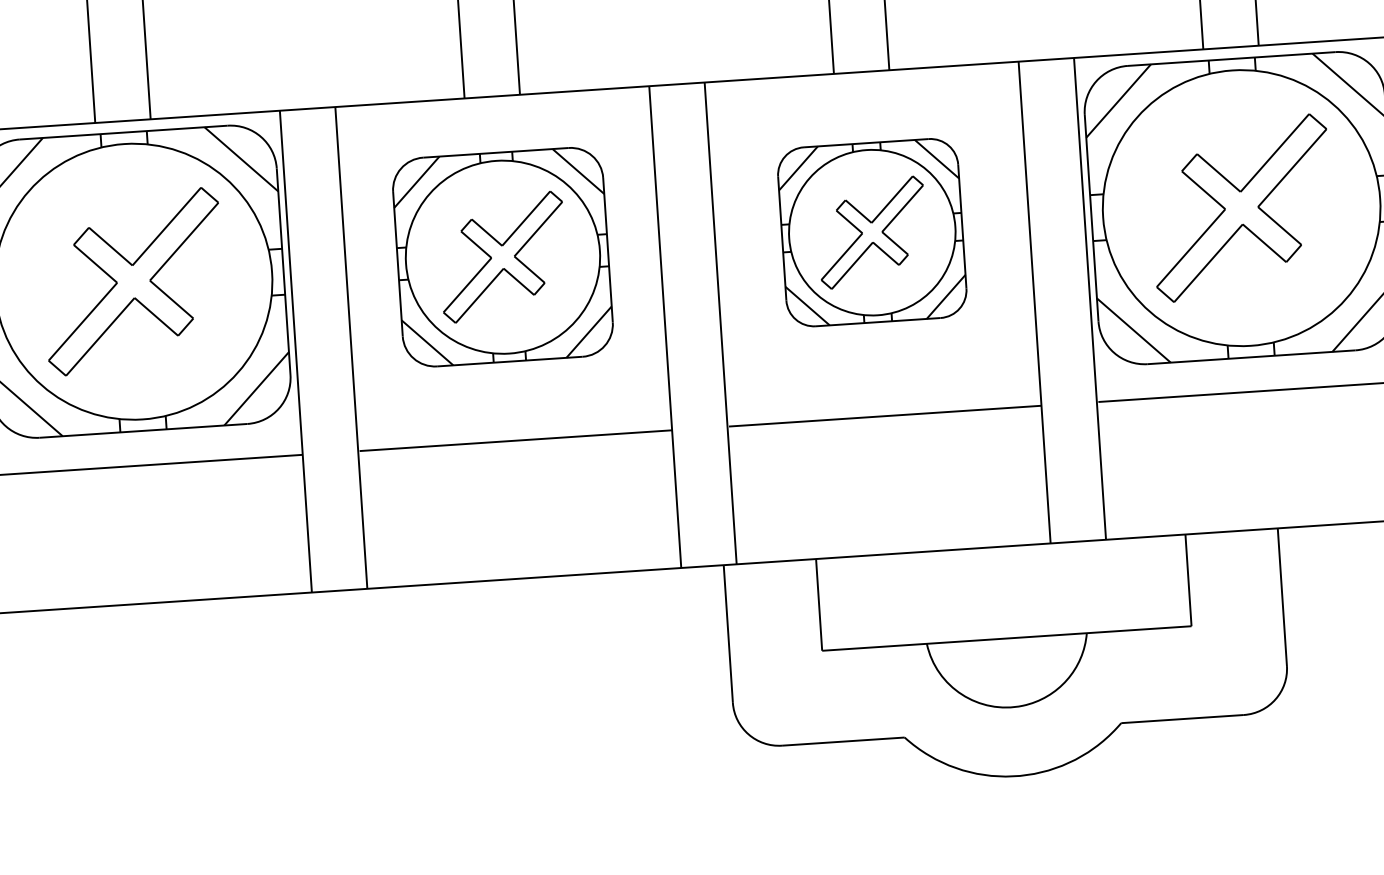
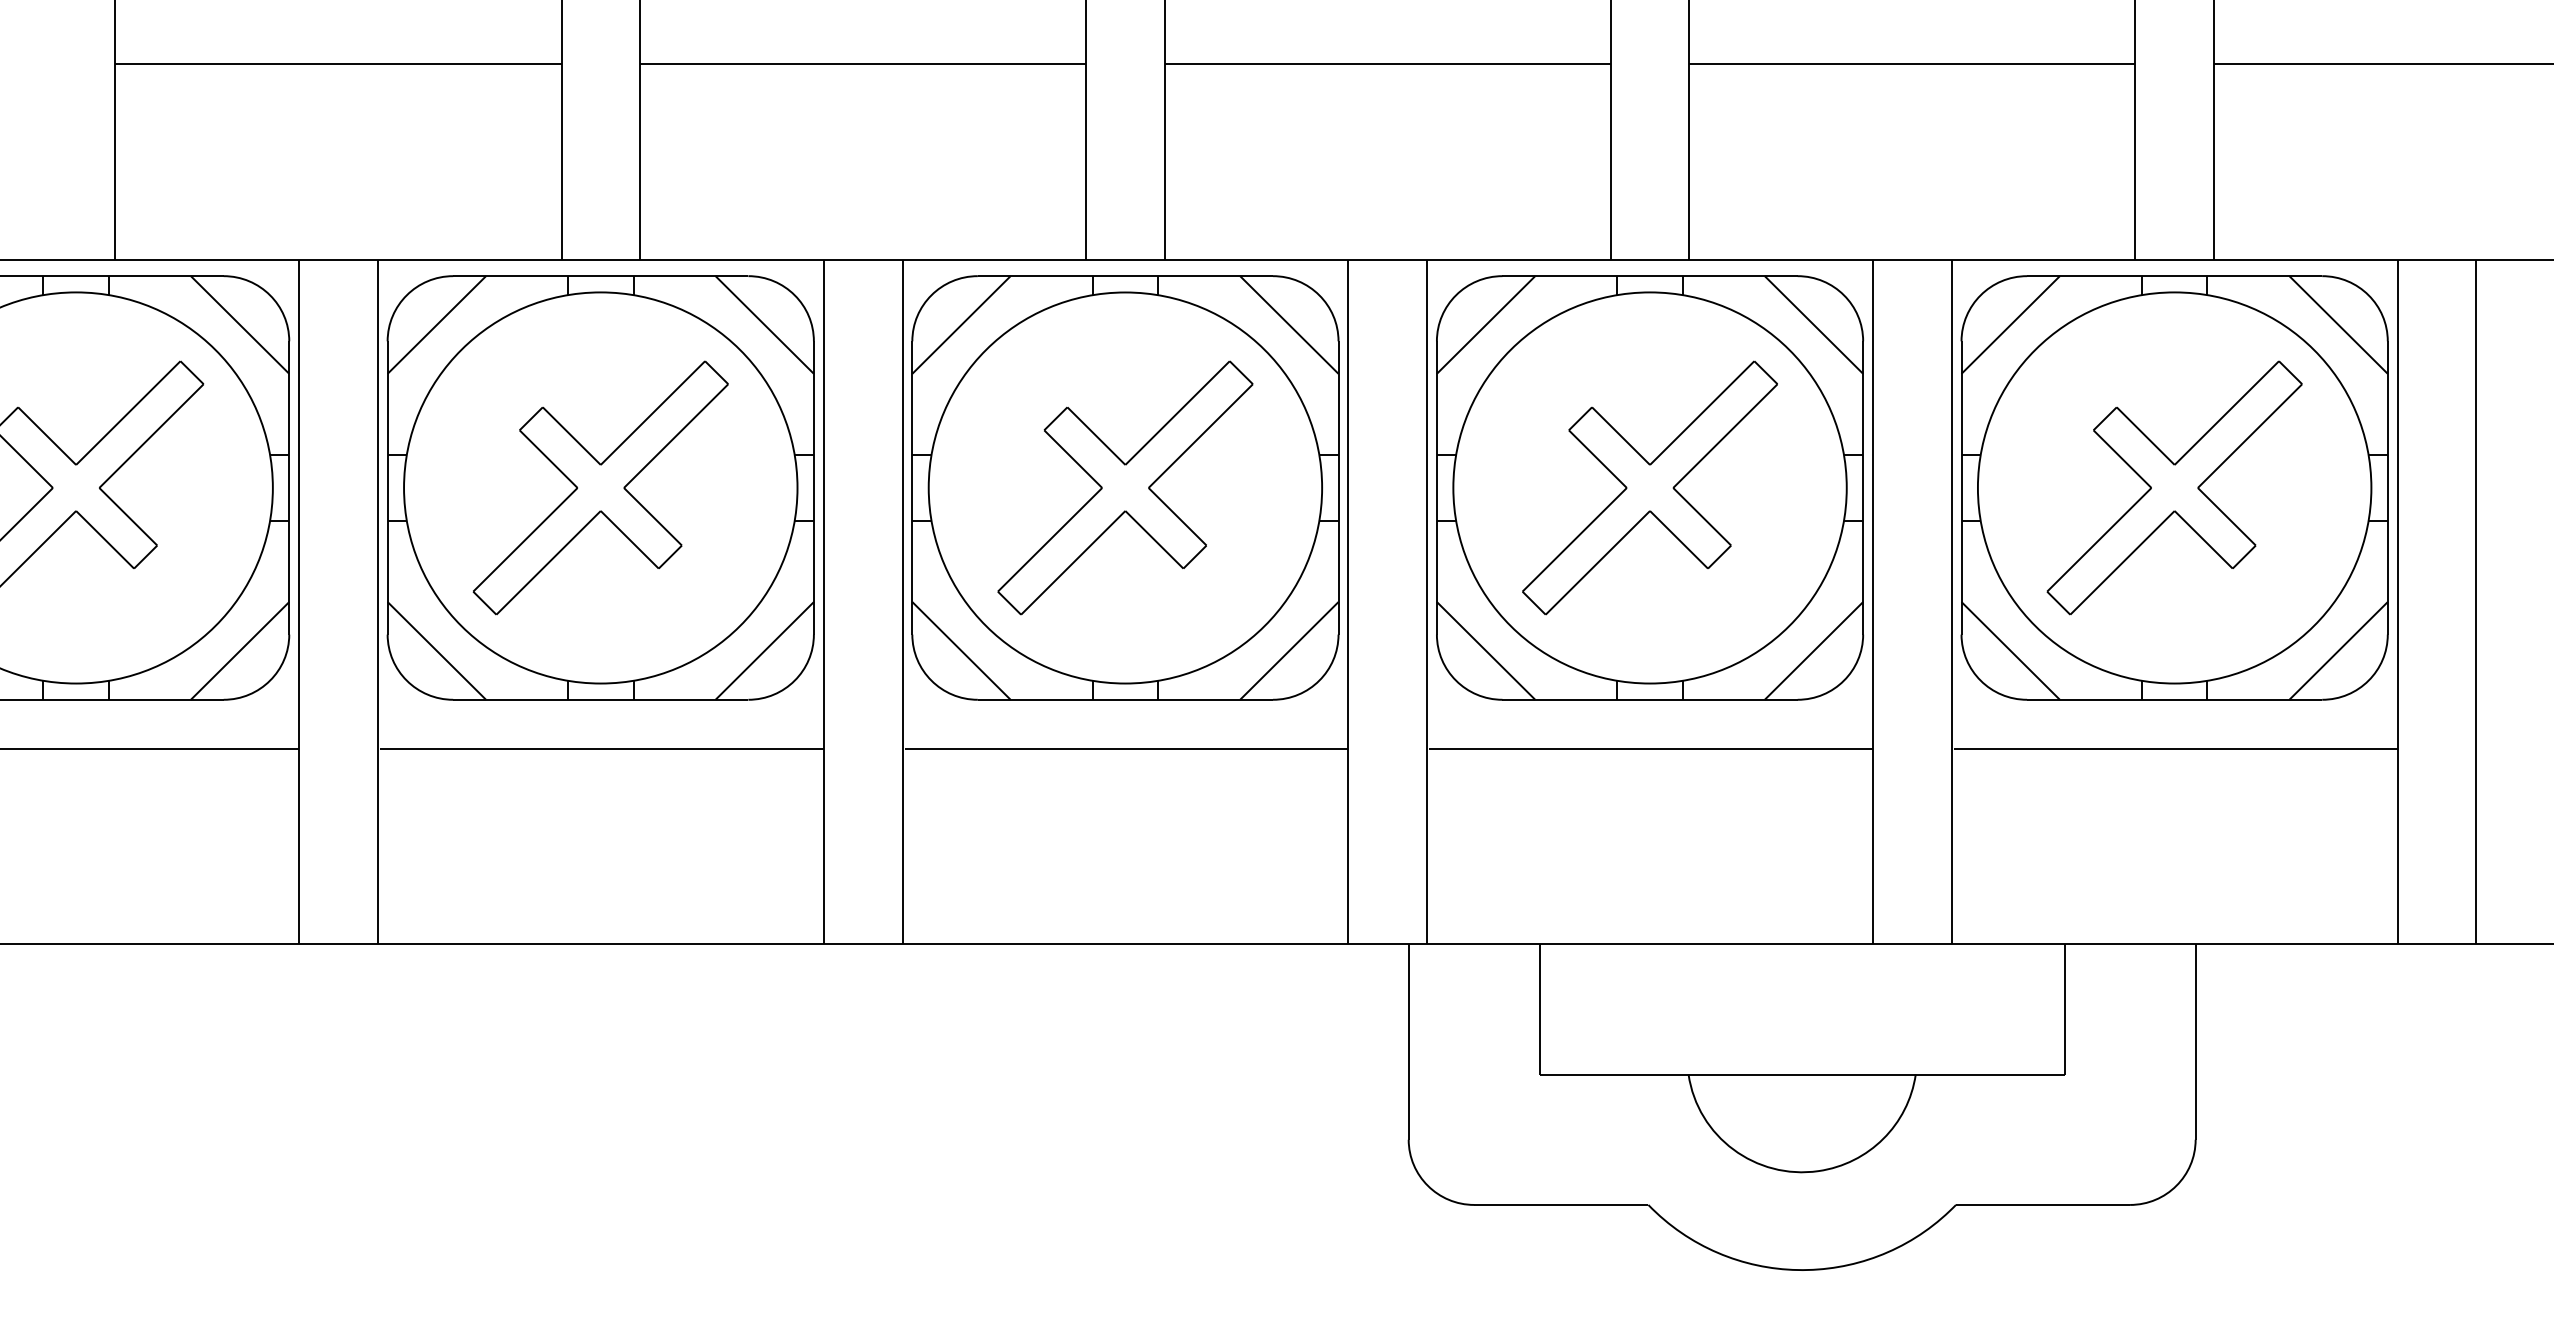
part: (871, 232) -> (1649, 487), size x1.67
part: (502, 256) -> (1125, 487), size x1.43

